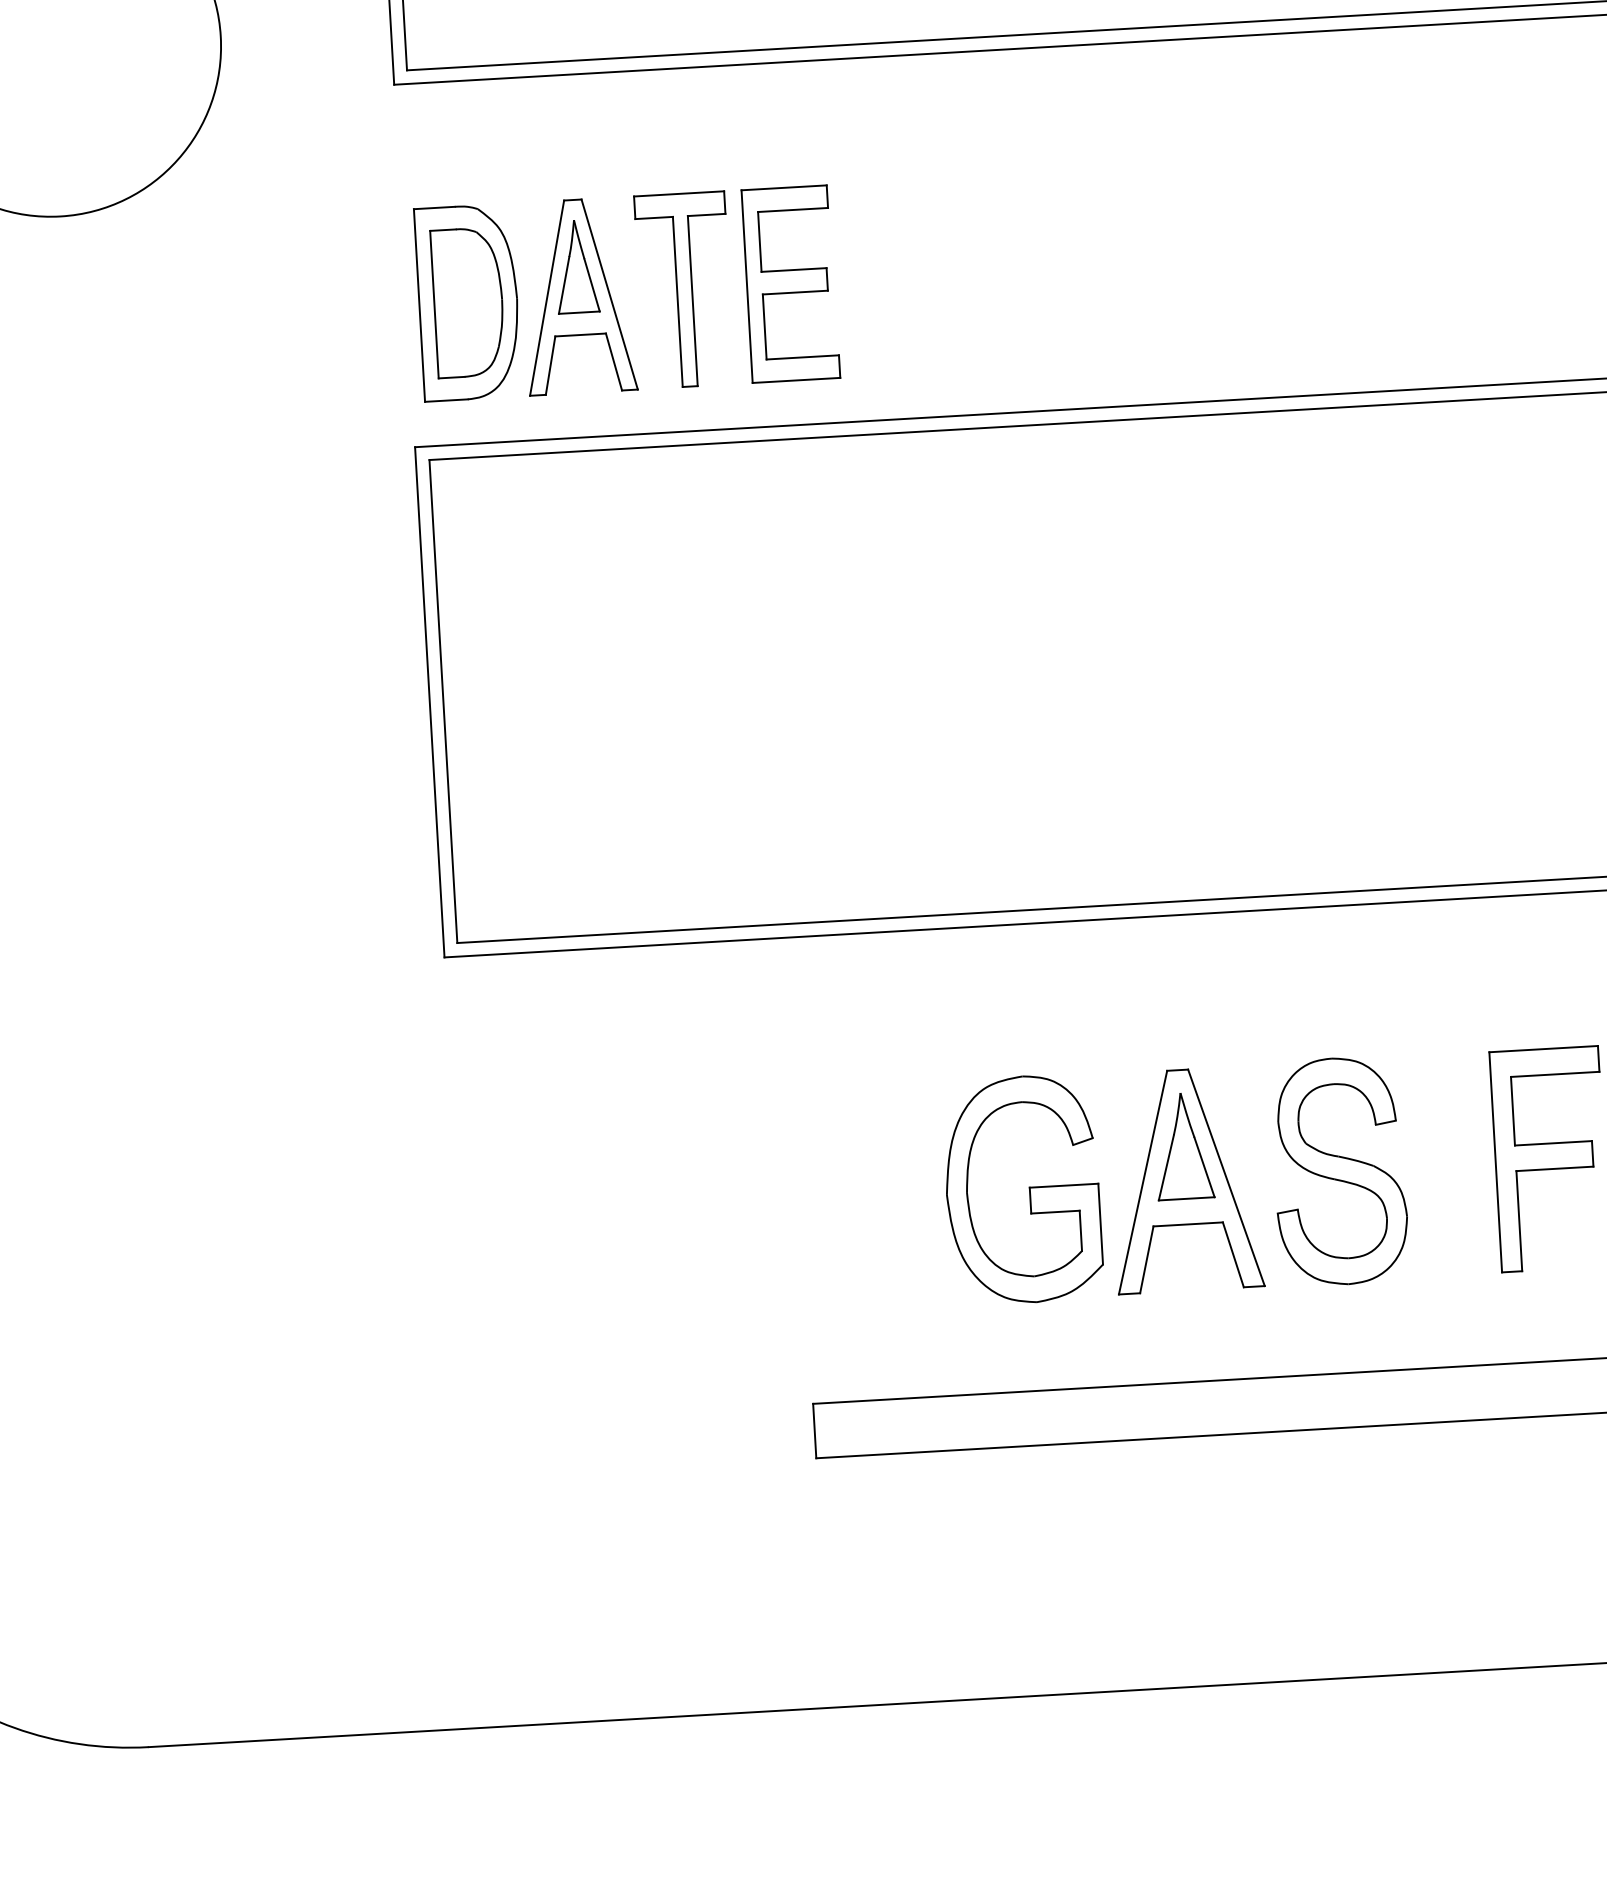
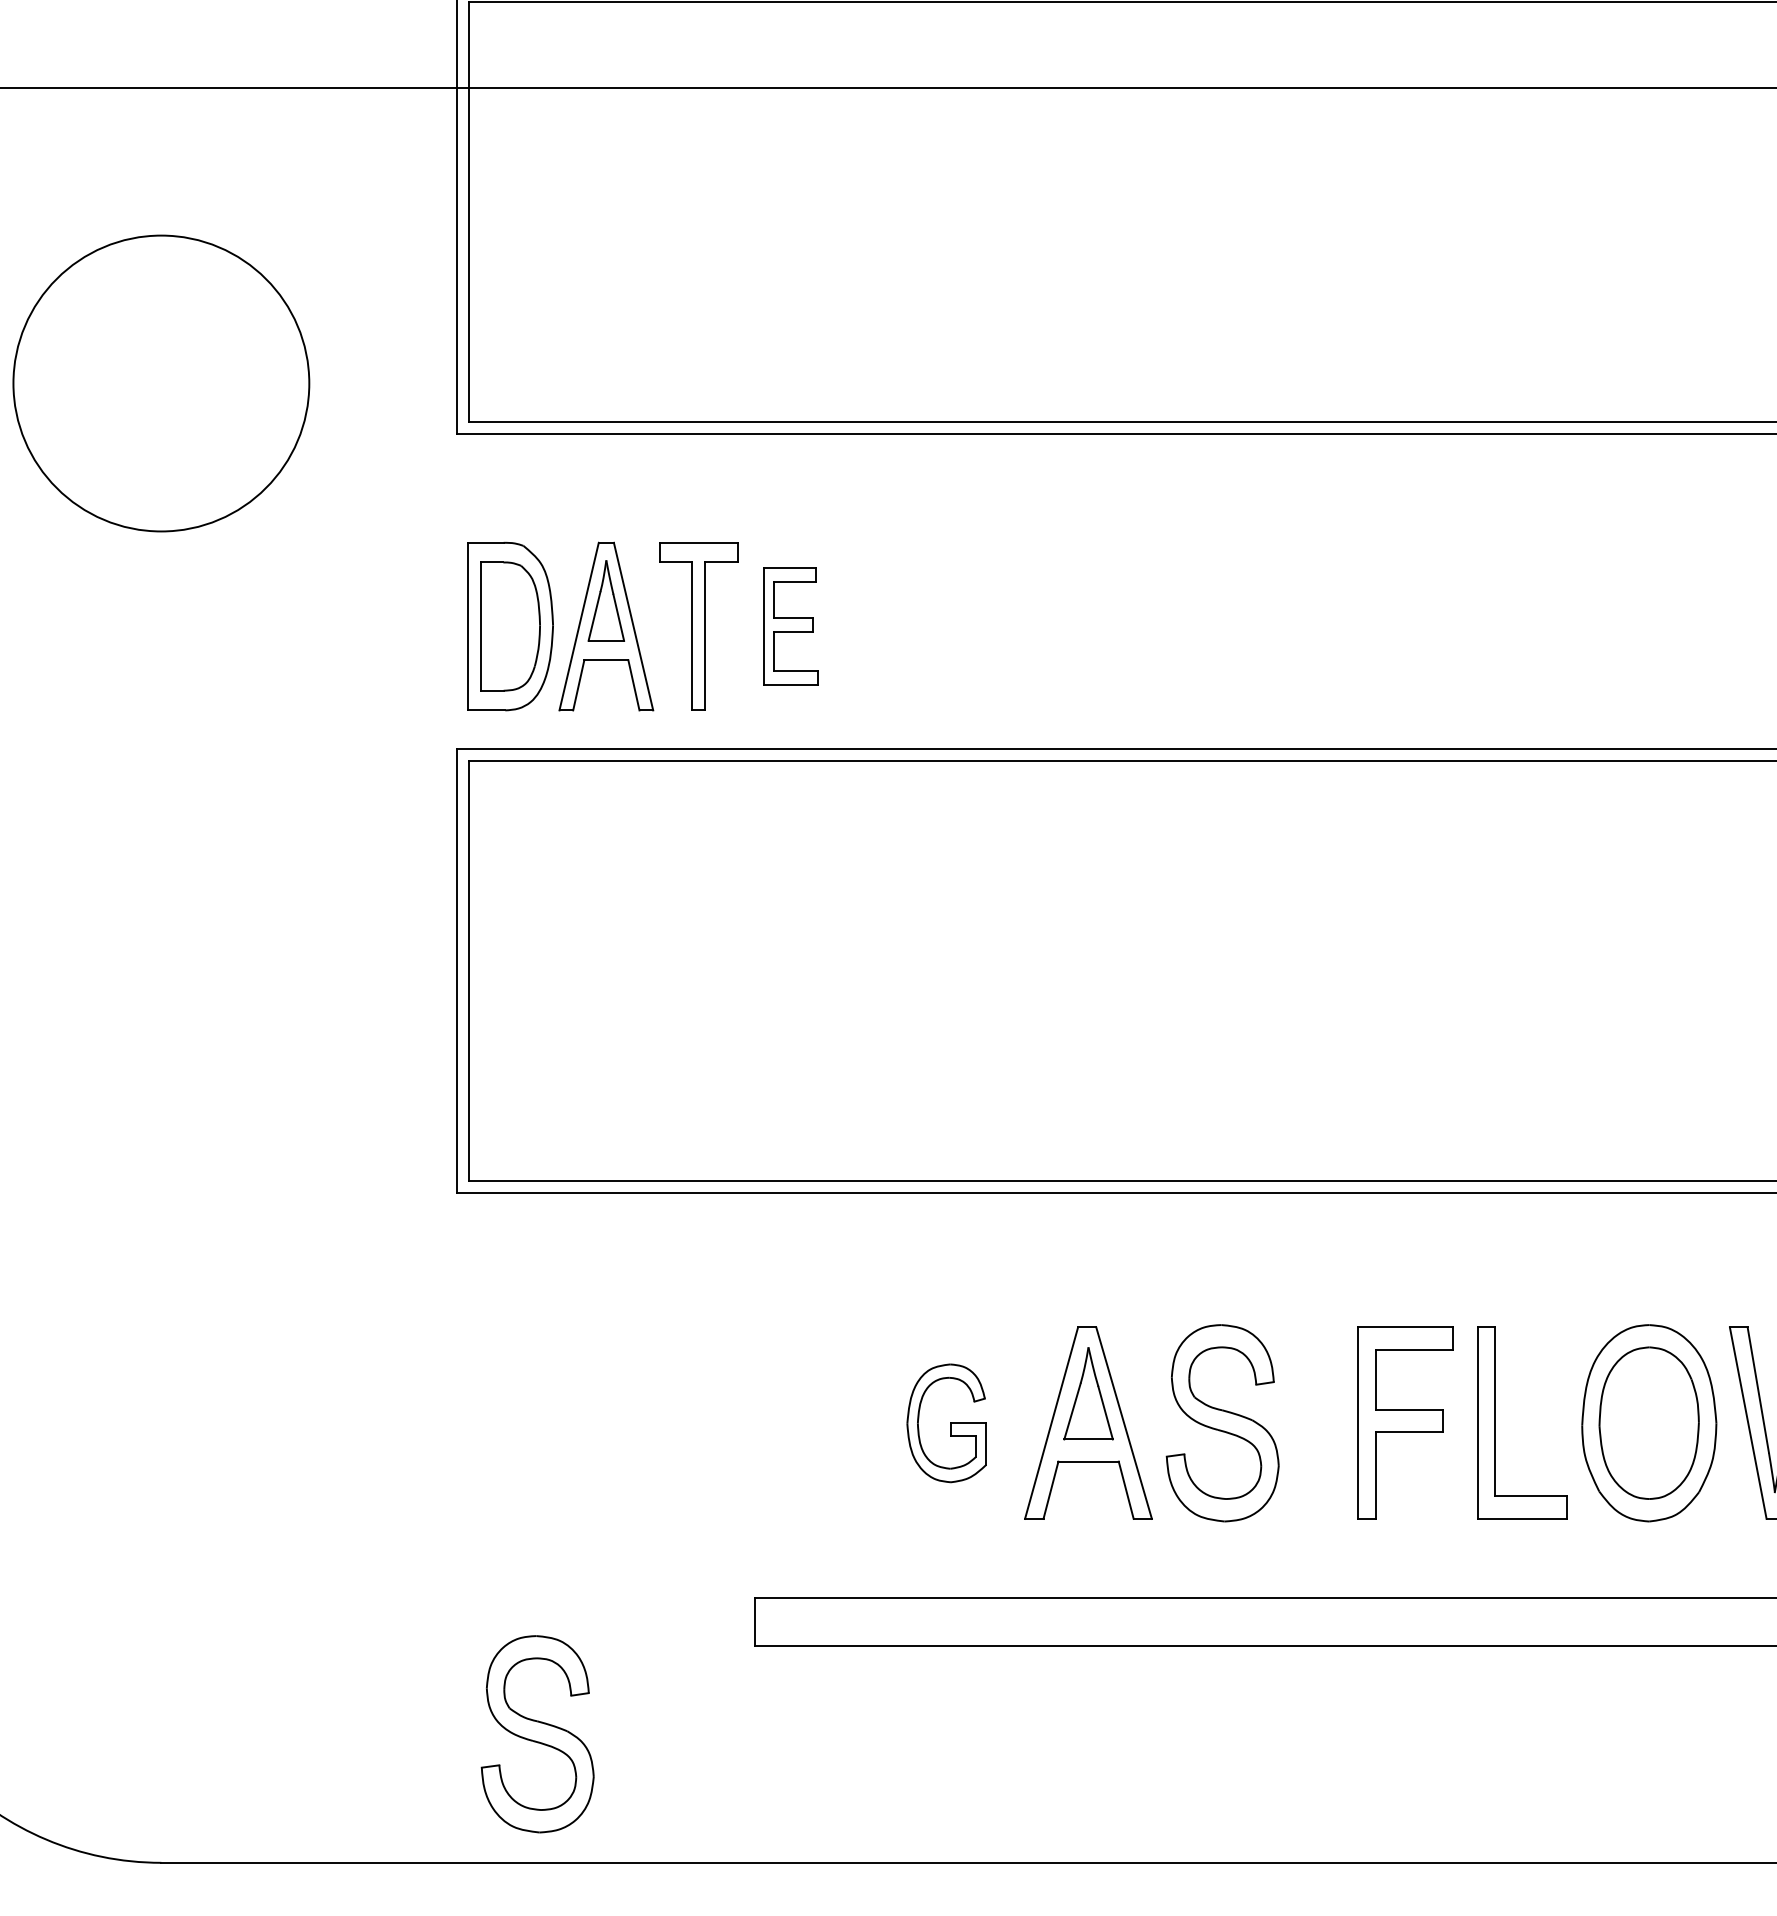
part: (790, 284) -> (790, 626), size x0.7
part: (1022, 1189) -> (946, 1423), size x0.6
part: (572, 1574) -> (537, 1734), added

